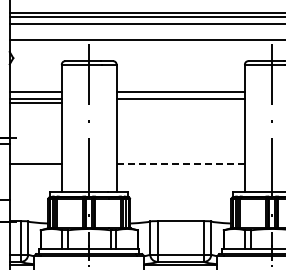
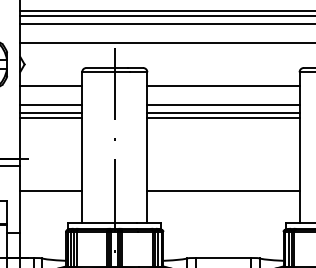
line: (35, 76) -> (50, 86), added
line: (180, 76) -> (223, 86), added
line: (180, 103) -> (223, 118), added
line: (181, 164) -> (224, 190), dashed -> solid

